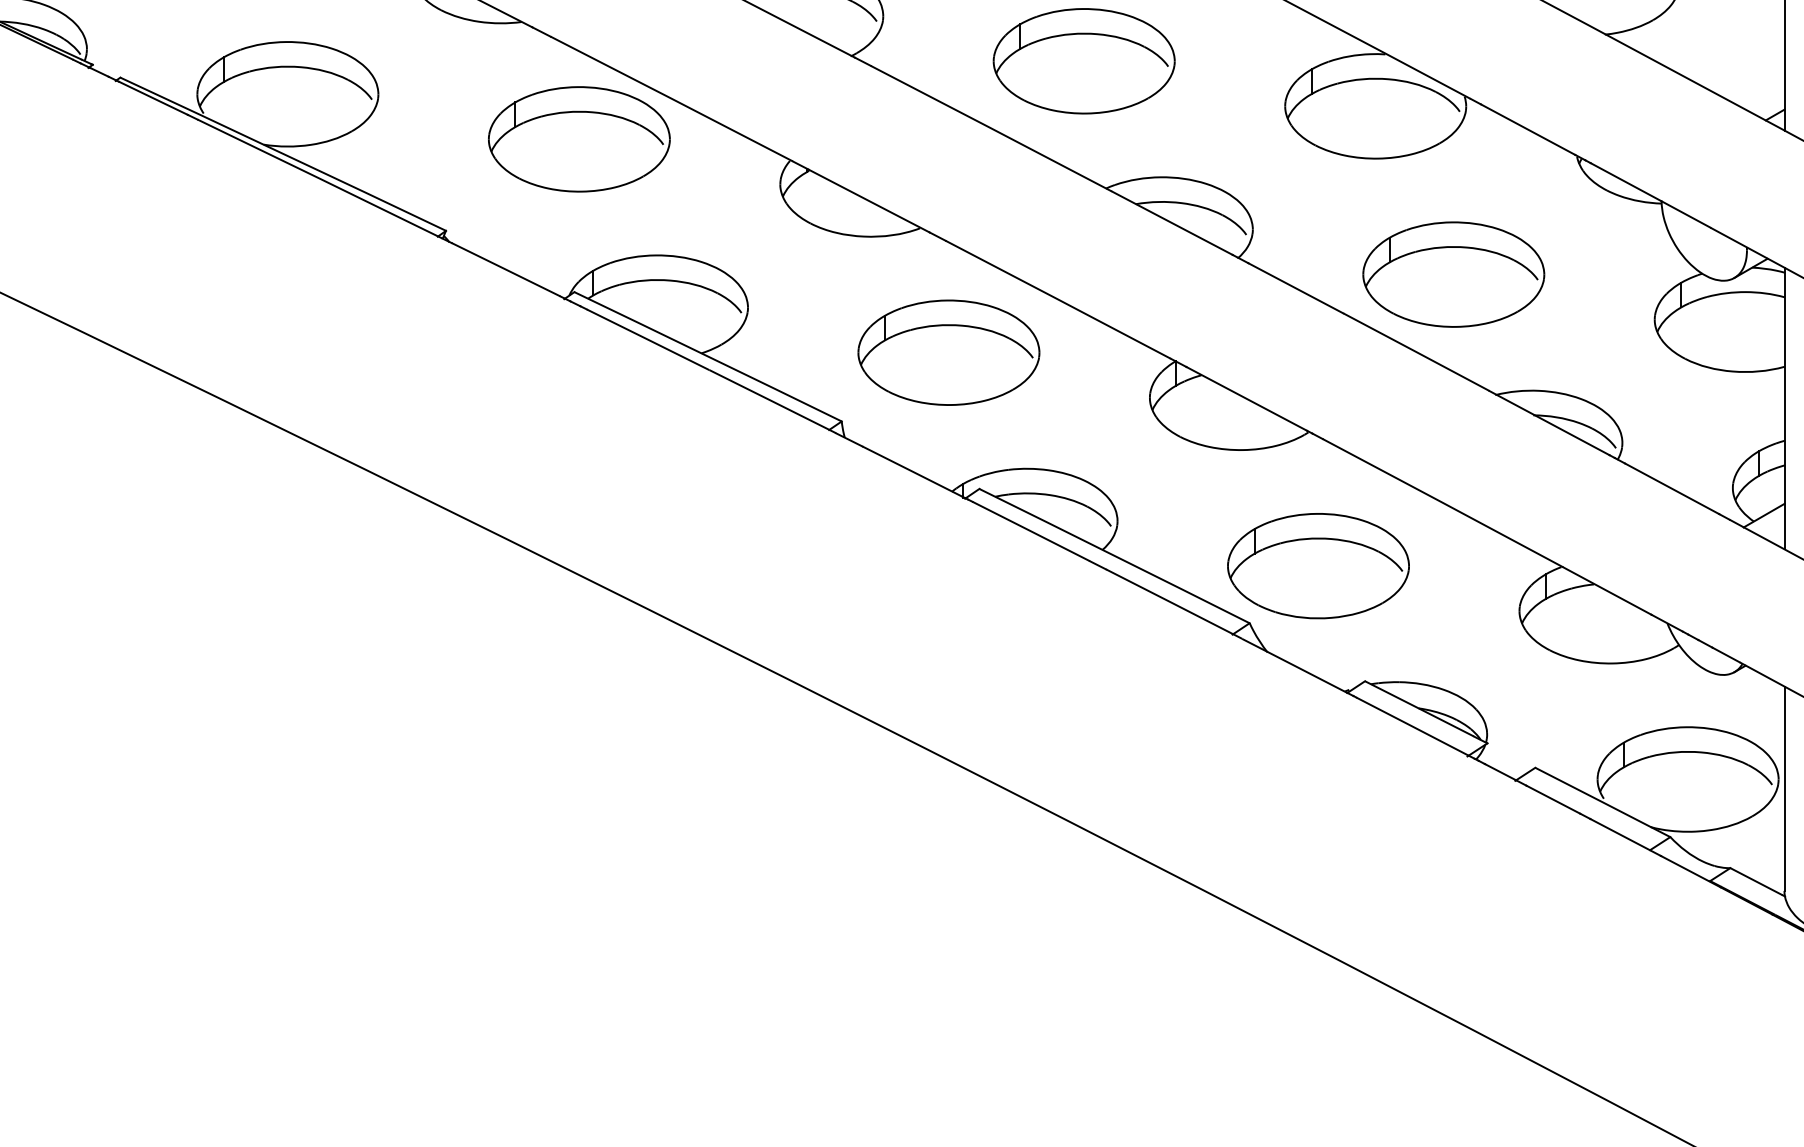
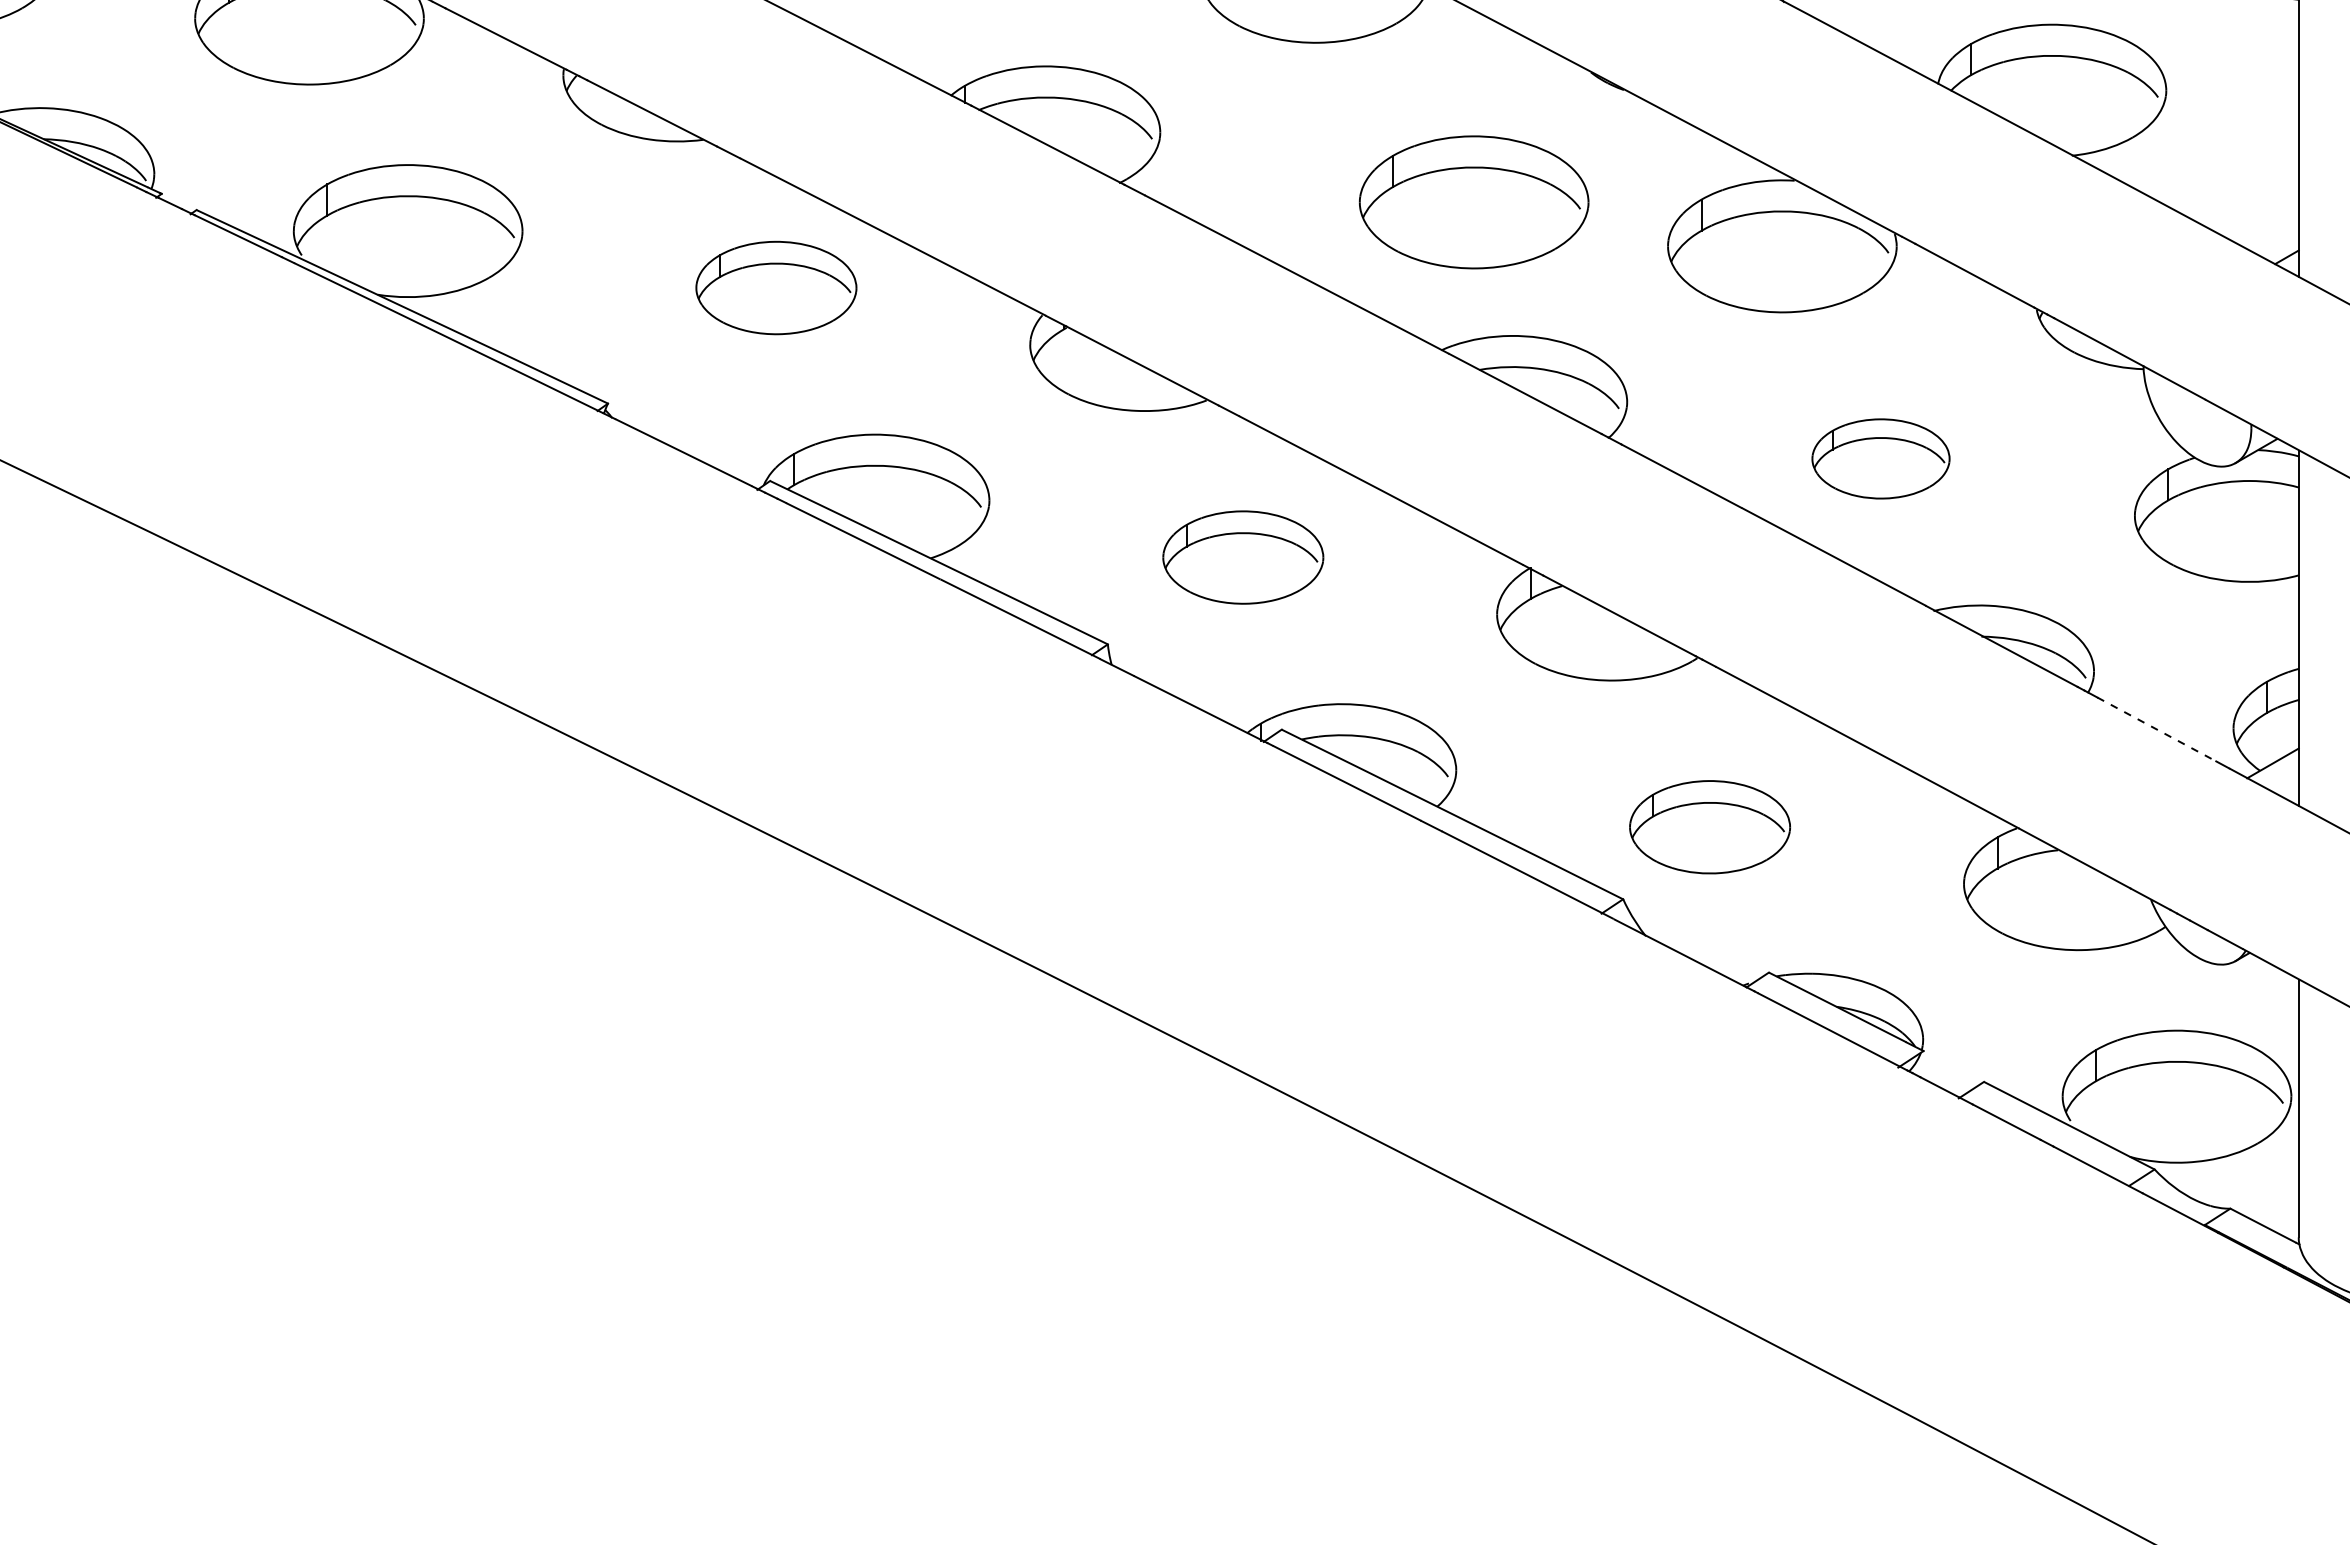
part: (1083, 61) -> (1473, 202), moved
part: (579, 138) -> (776, 287), size x0.7
part: (1453, 274) -> (1880, 458), size x0.6
part: (949, 352) -> (1243, 557), size x0.7
line: (1672, 488) -> (2157, 729), solid -> dashed
part: (1318, 566) -> (1709, 827), size x0.7

